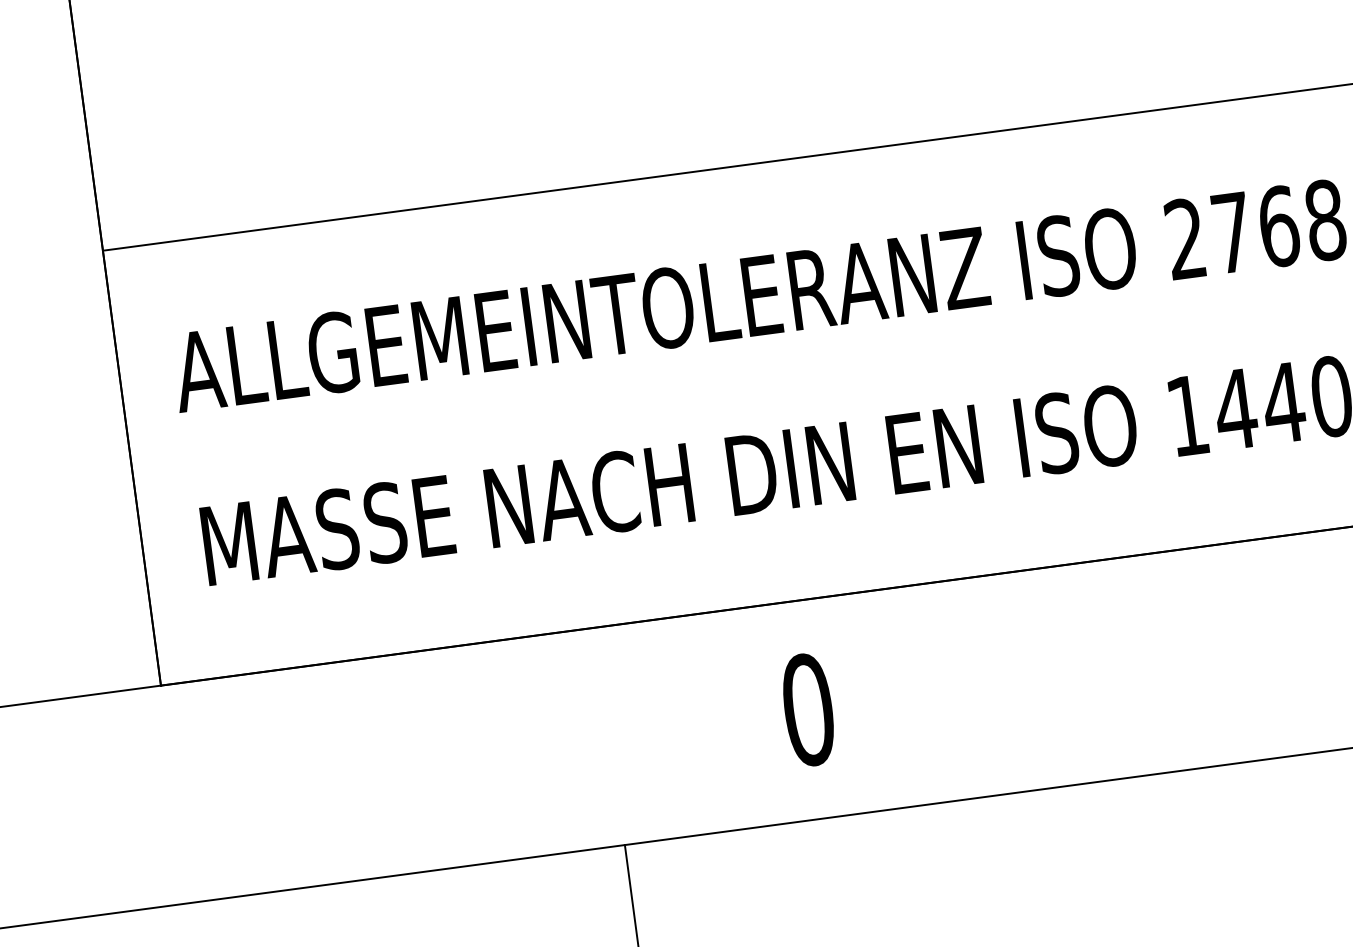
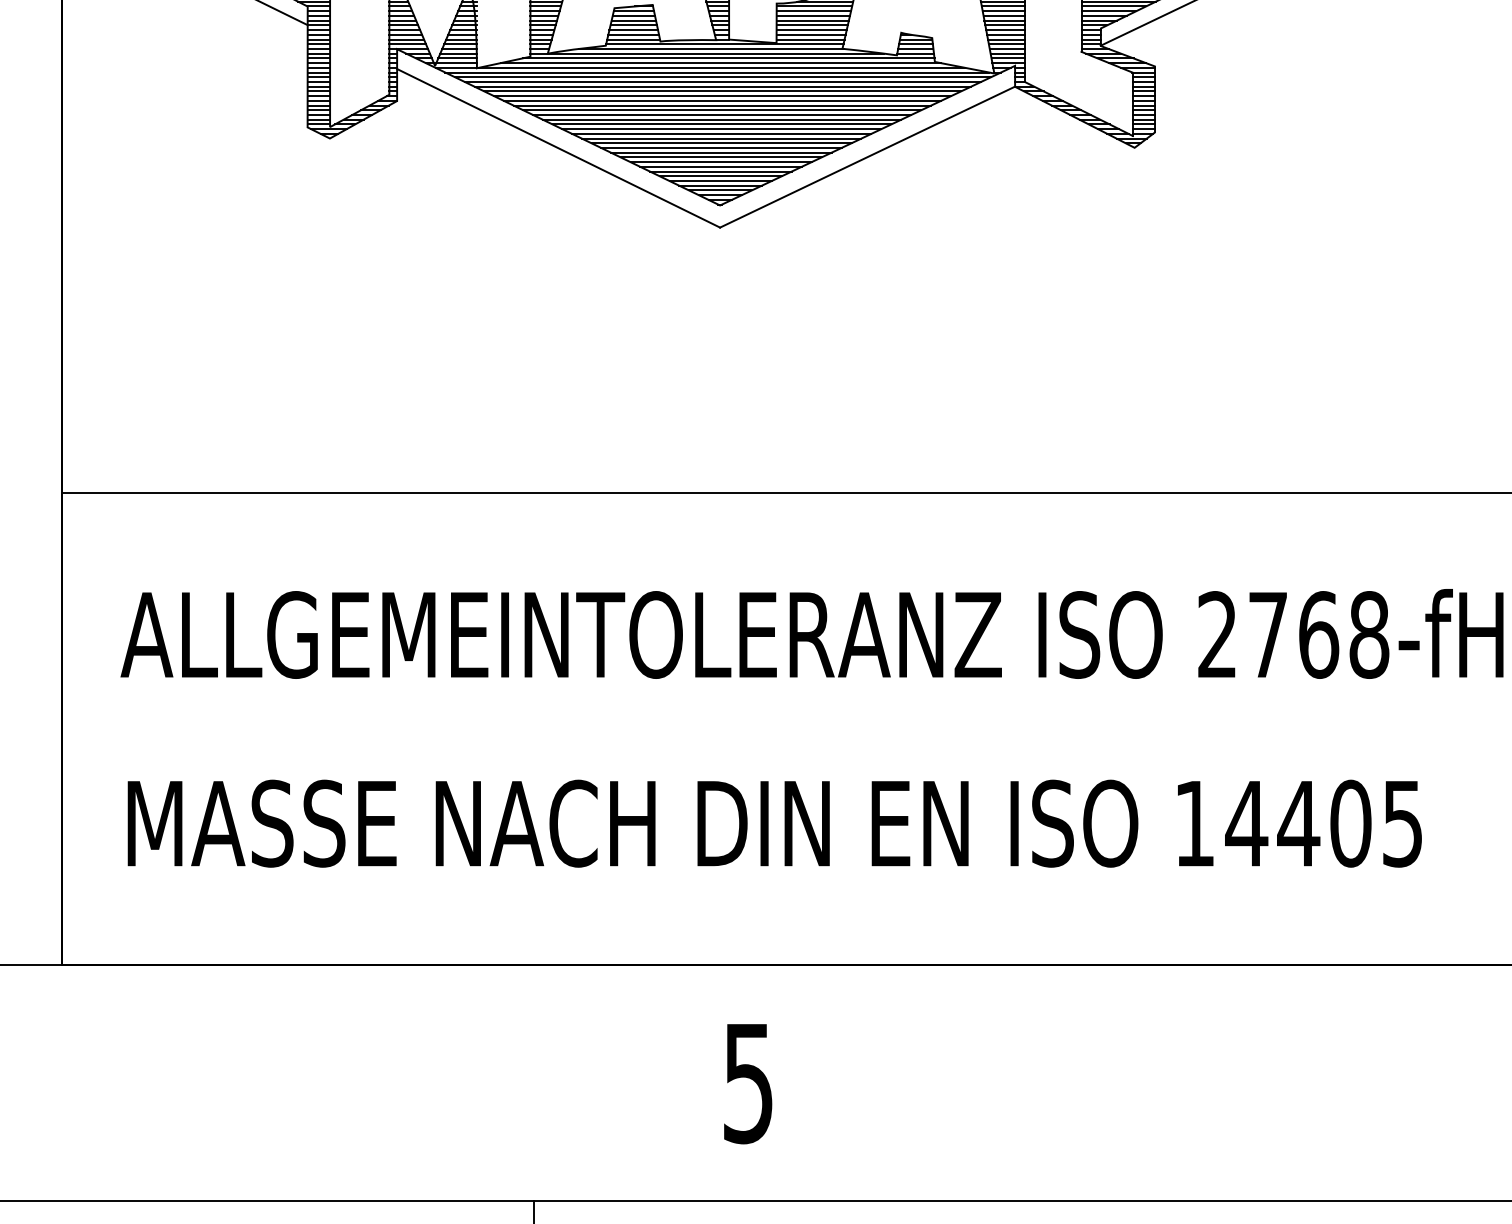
text: (808, 710) -> (748, 1083), 0 -> 5

